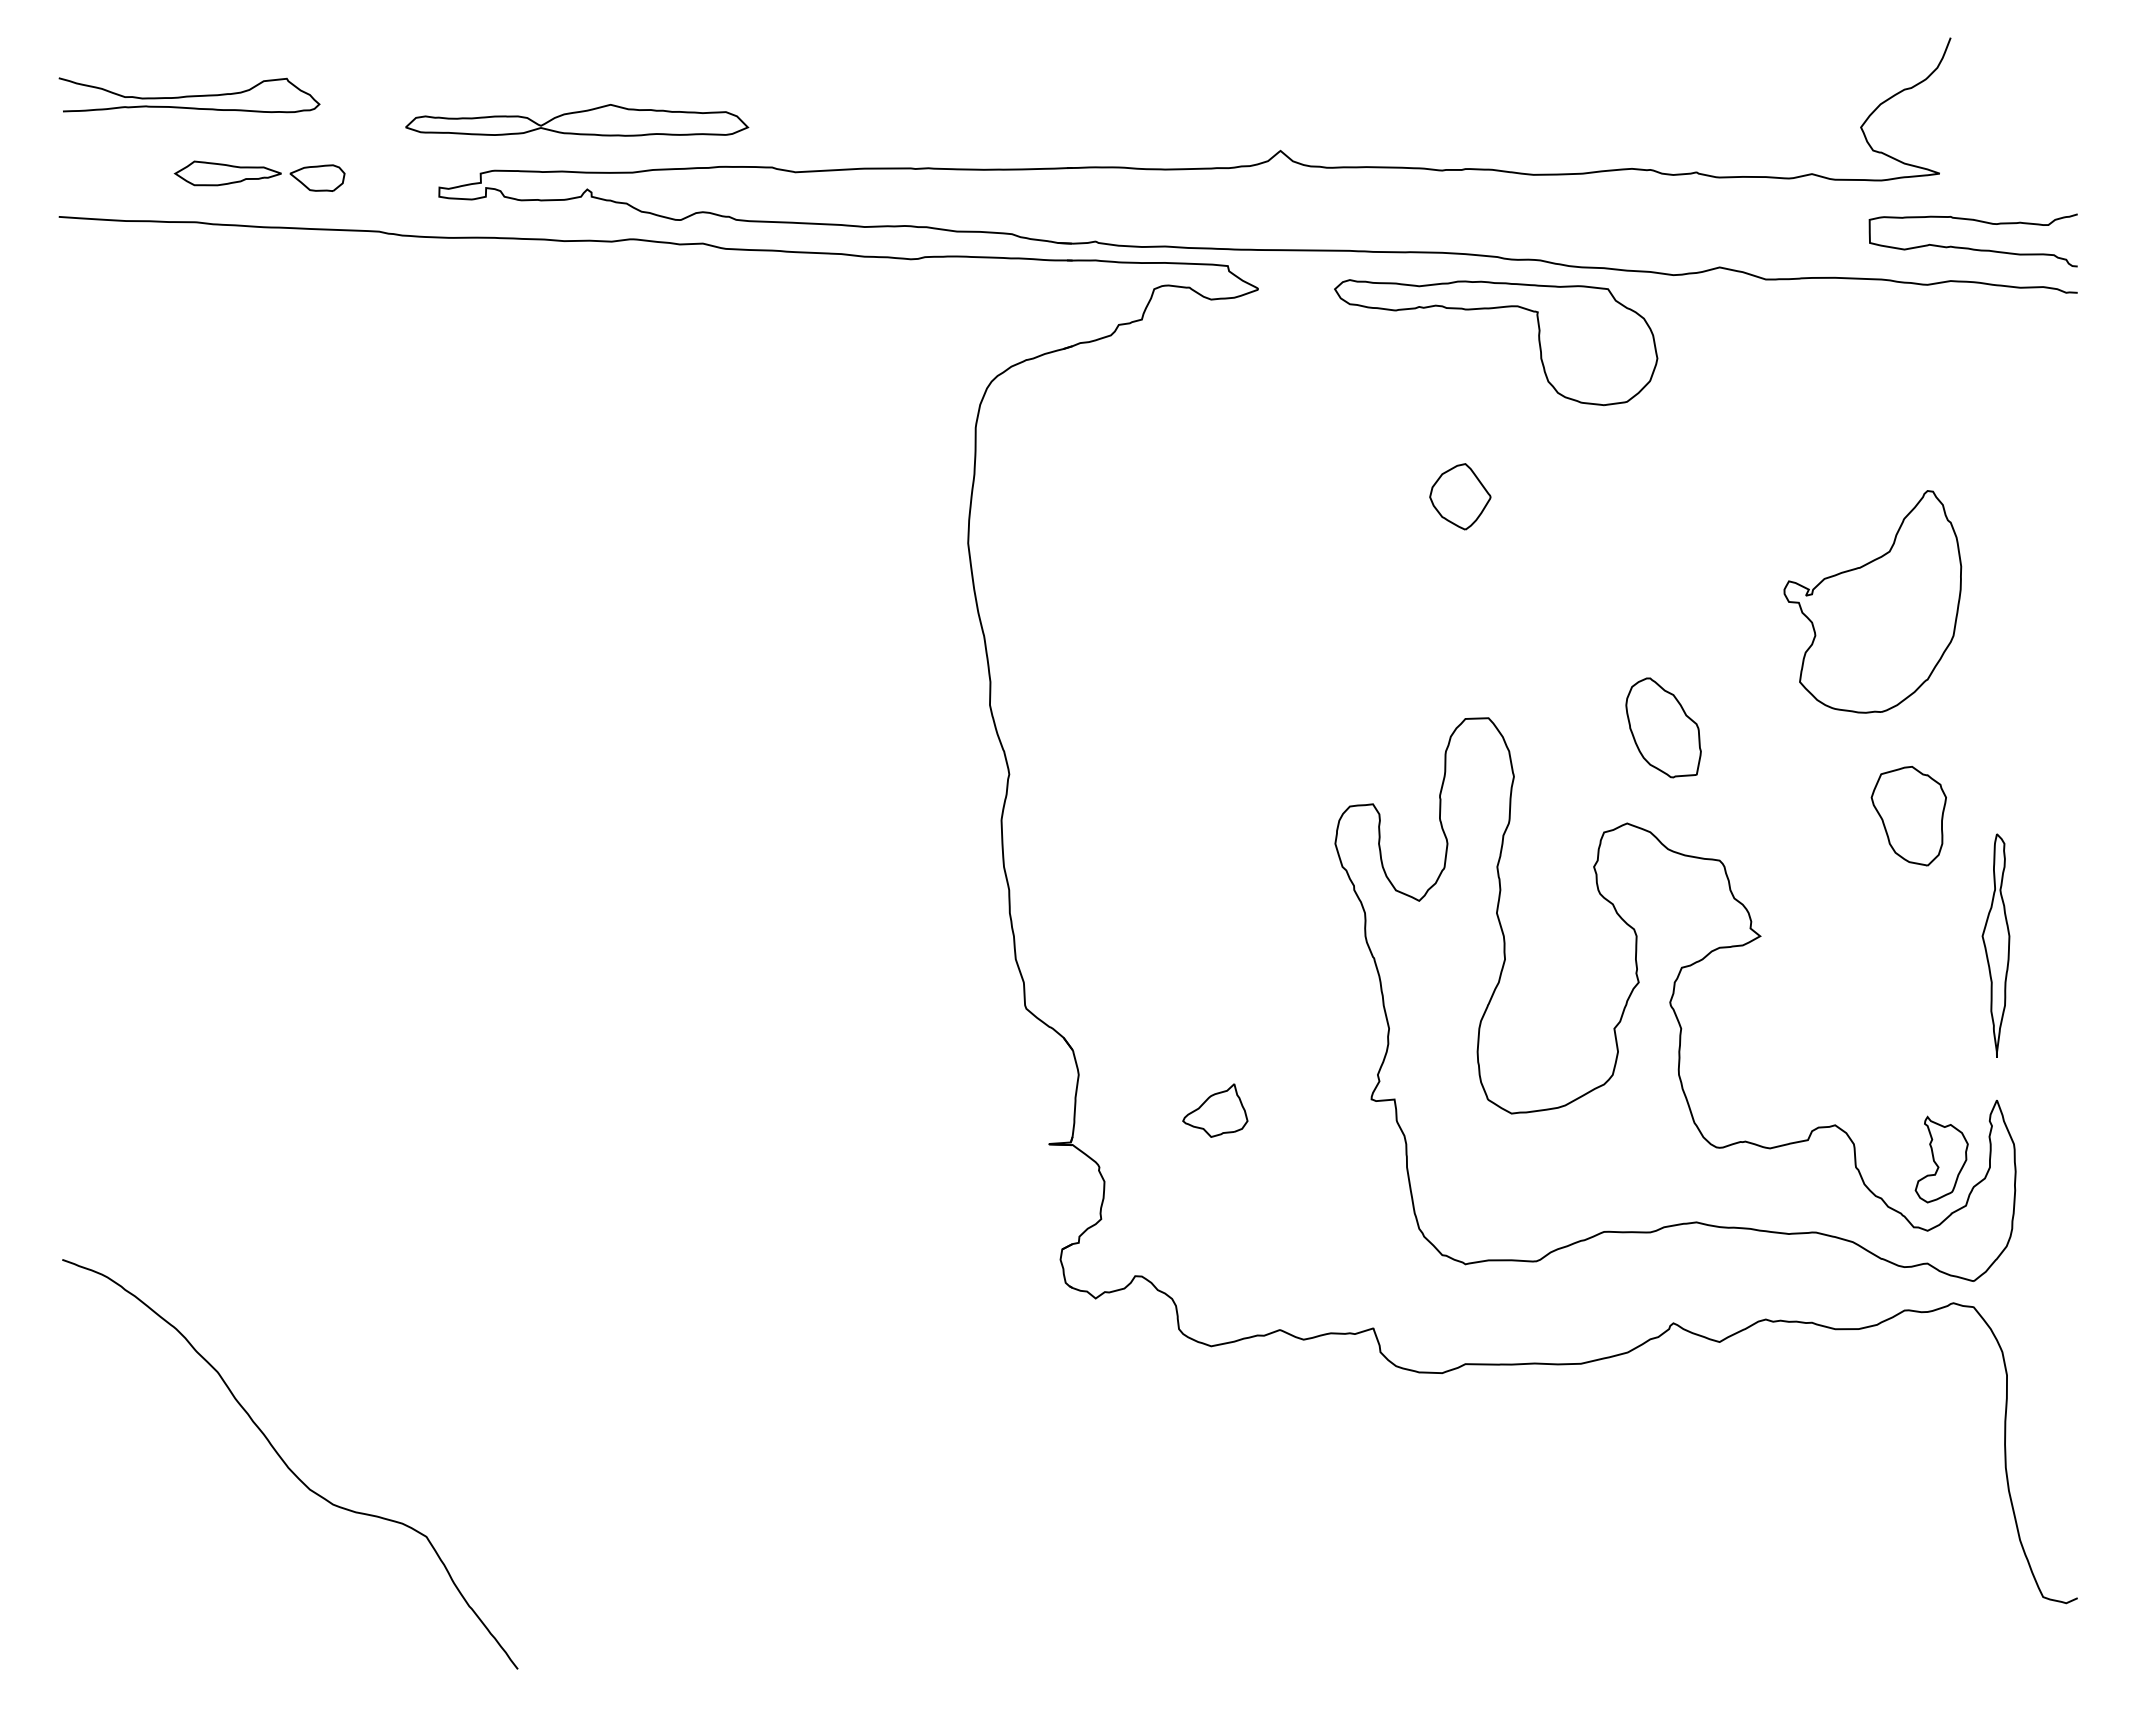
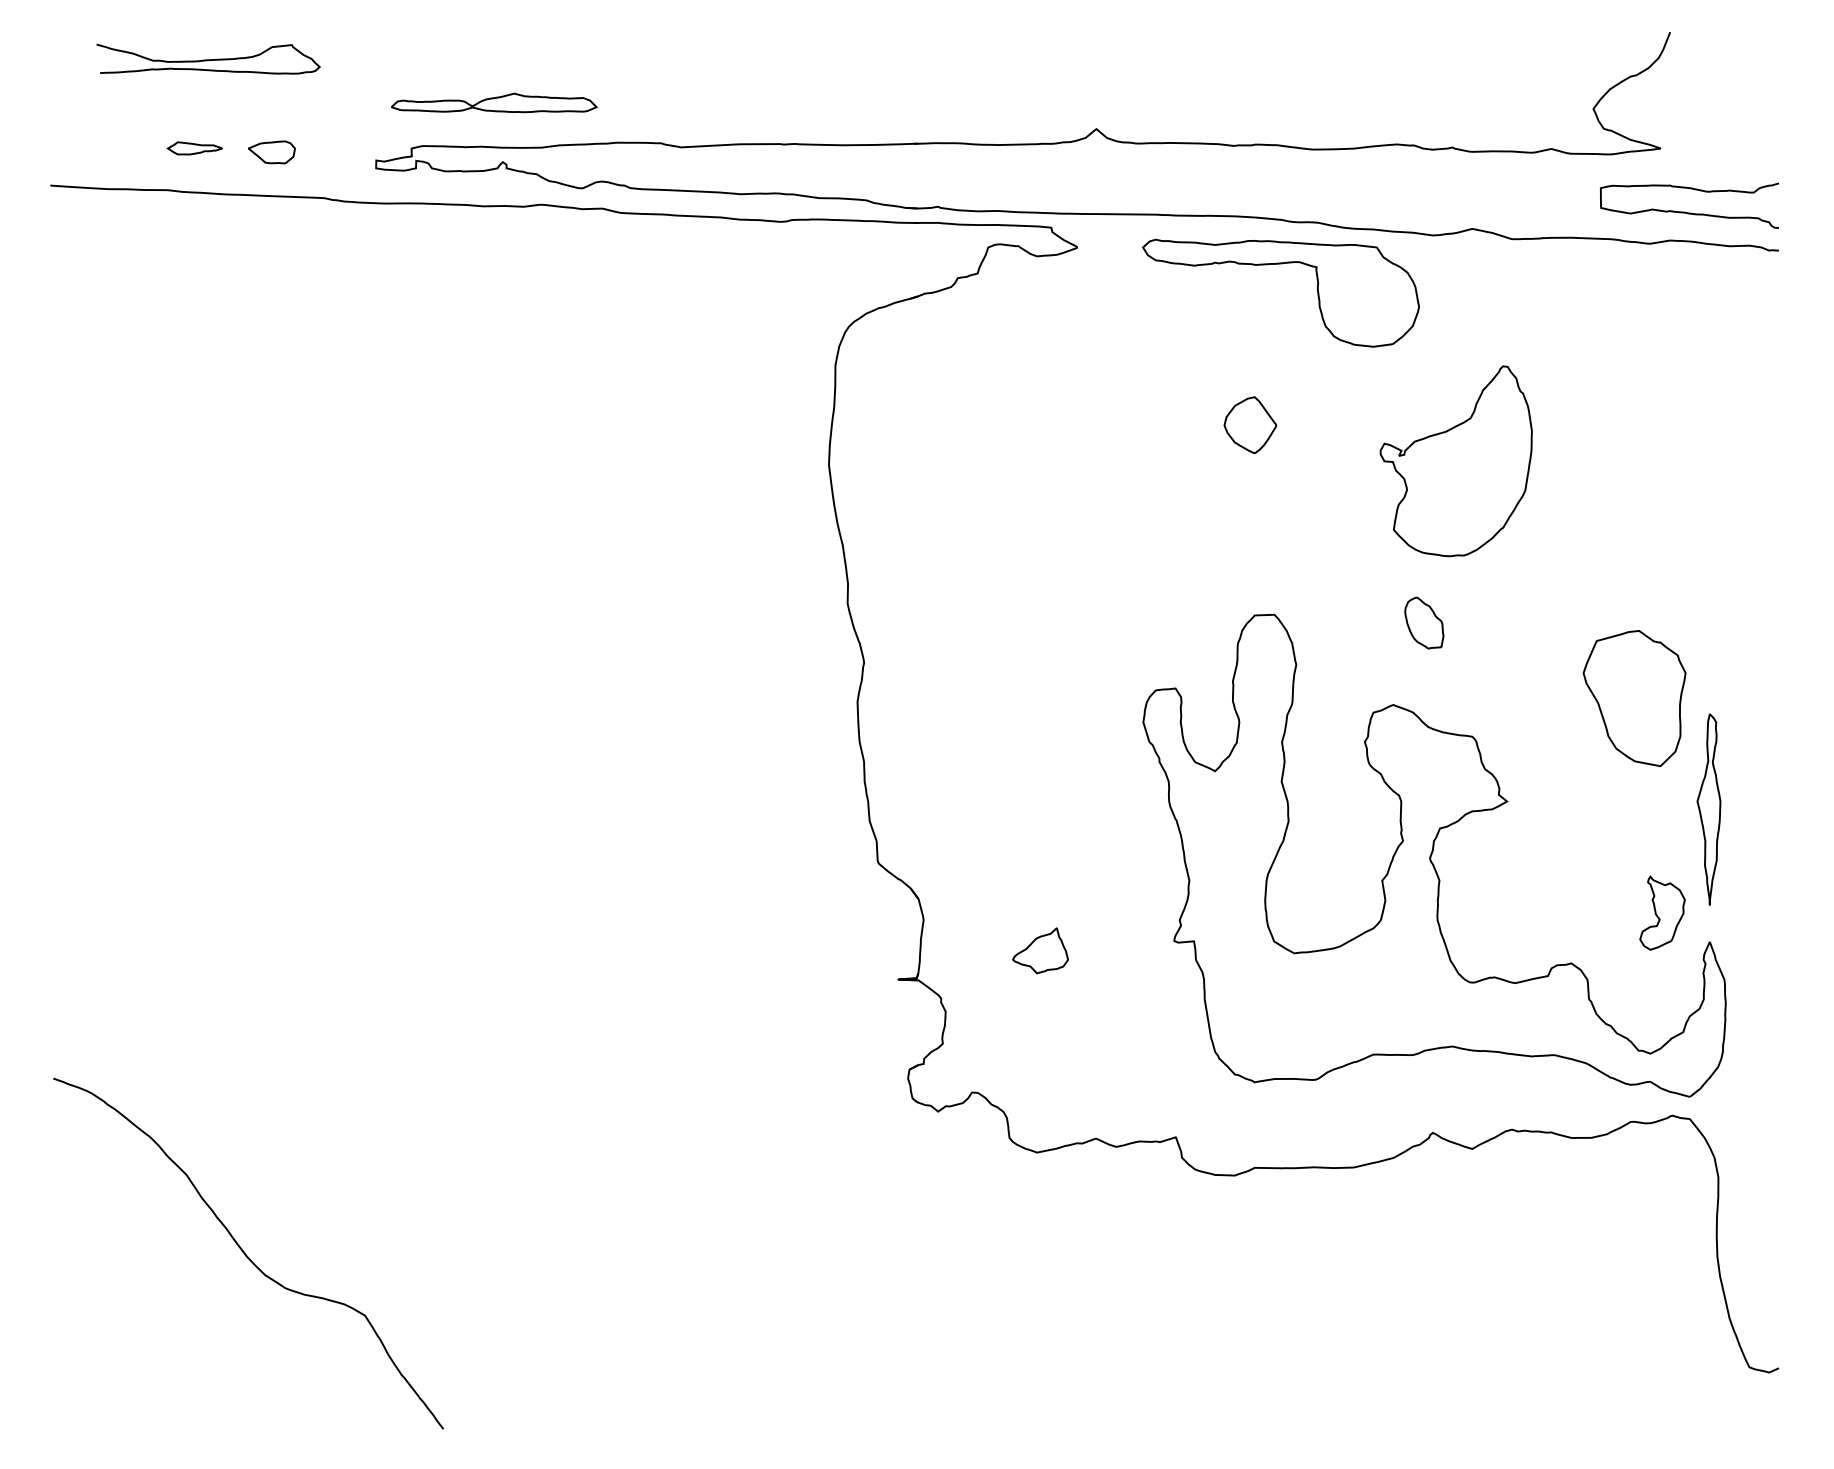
curve: (189, 95) -> (208, 59), moved
part: (577, 120) -> (494, 103), size x0.7
part: (227, 173) -> (194, 148), size x0.6
part: (1872, 601) -> (1455, 460), moved
part: (1663, 727) -> (1424, 622), size x0.6
part: (1908, 816) -> (1634, 698), size x1.6
part: (1941, 1159) -> (1662, 913), moved

